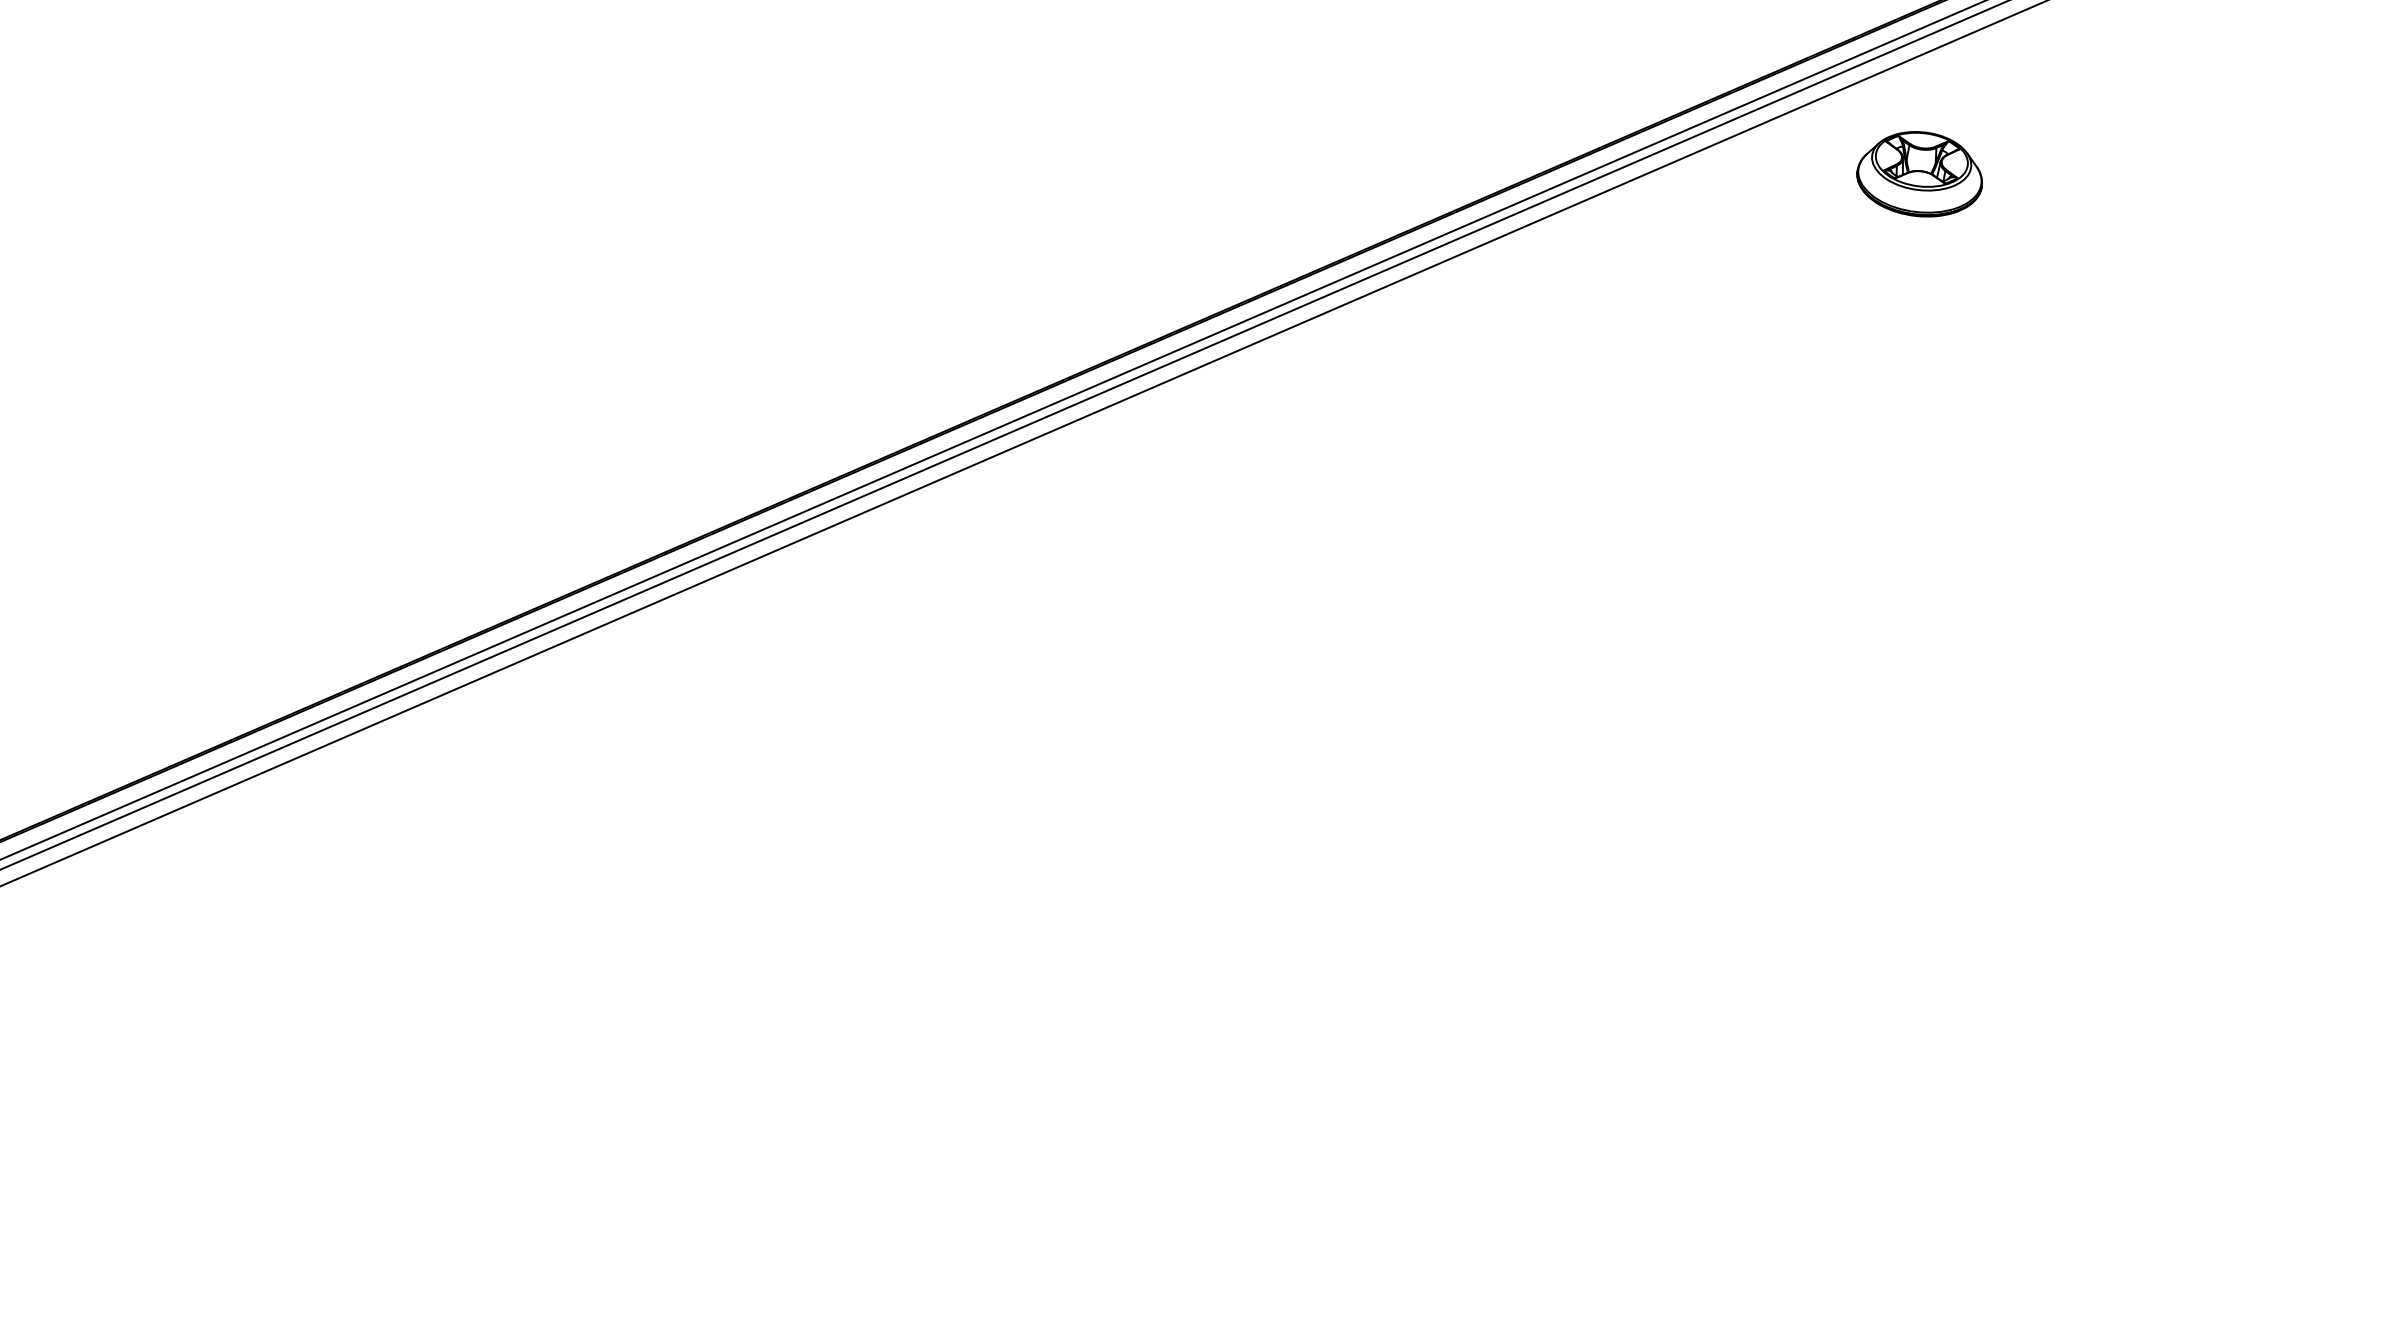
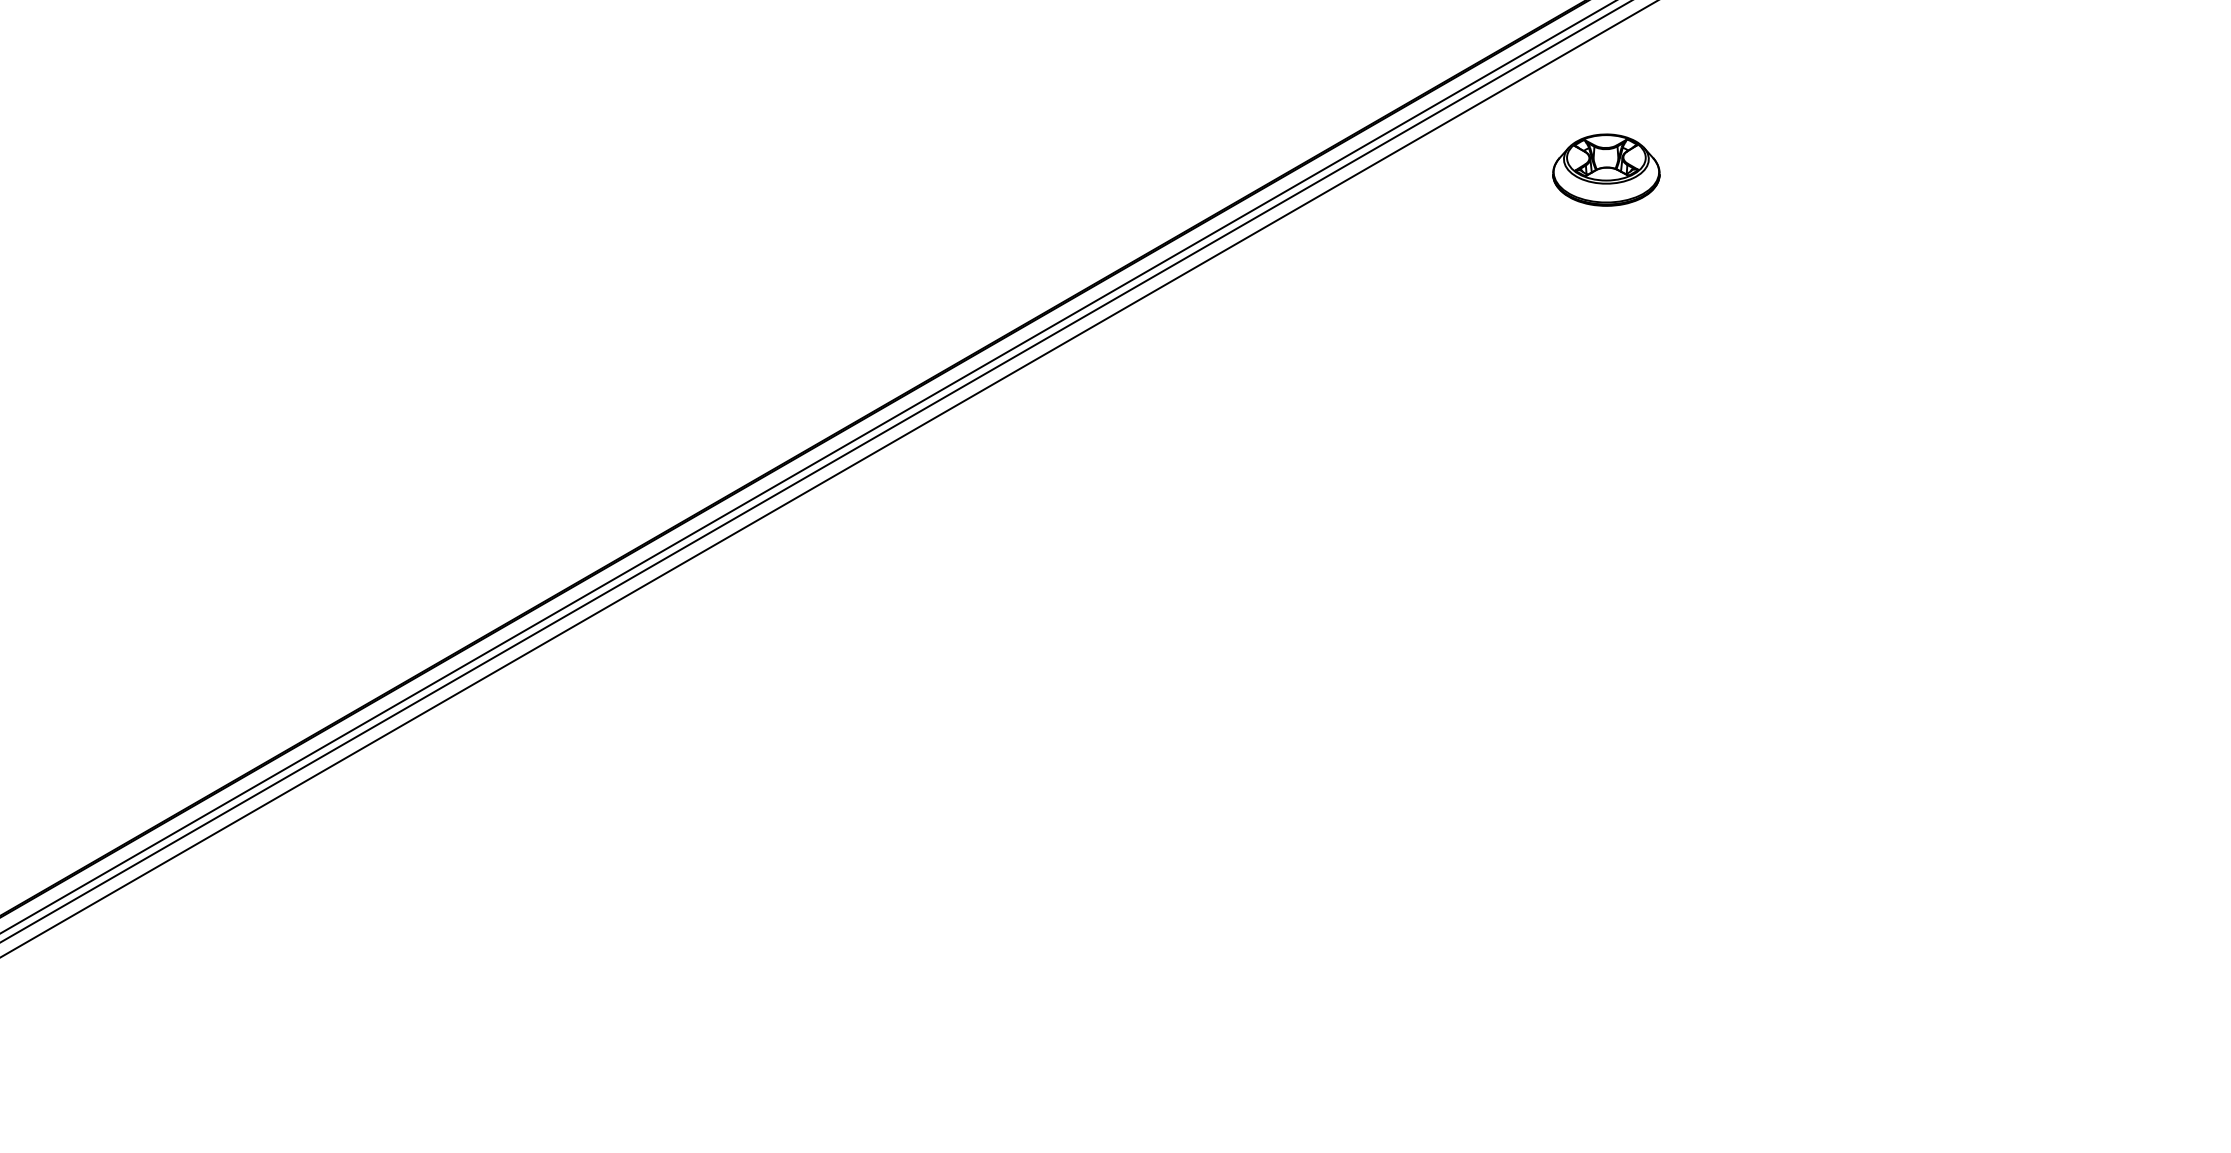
part: (1920, 173) -> (1606, 169), moved

